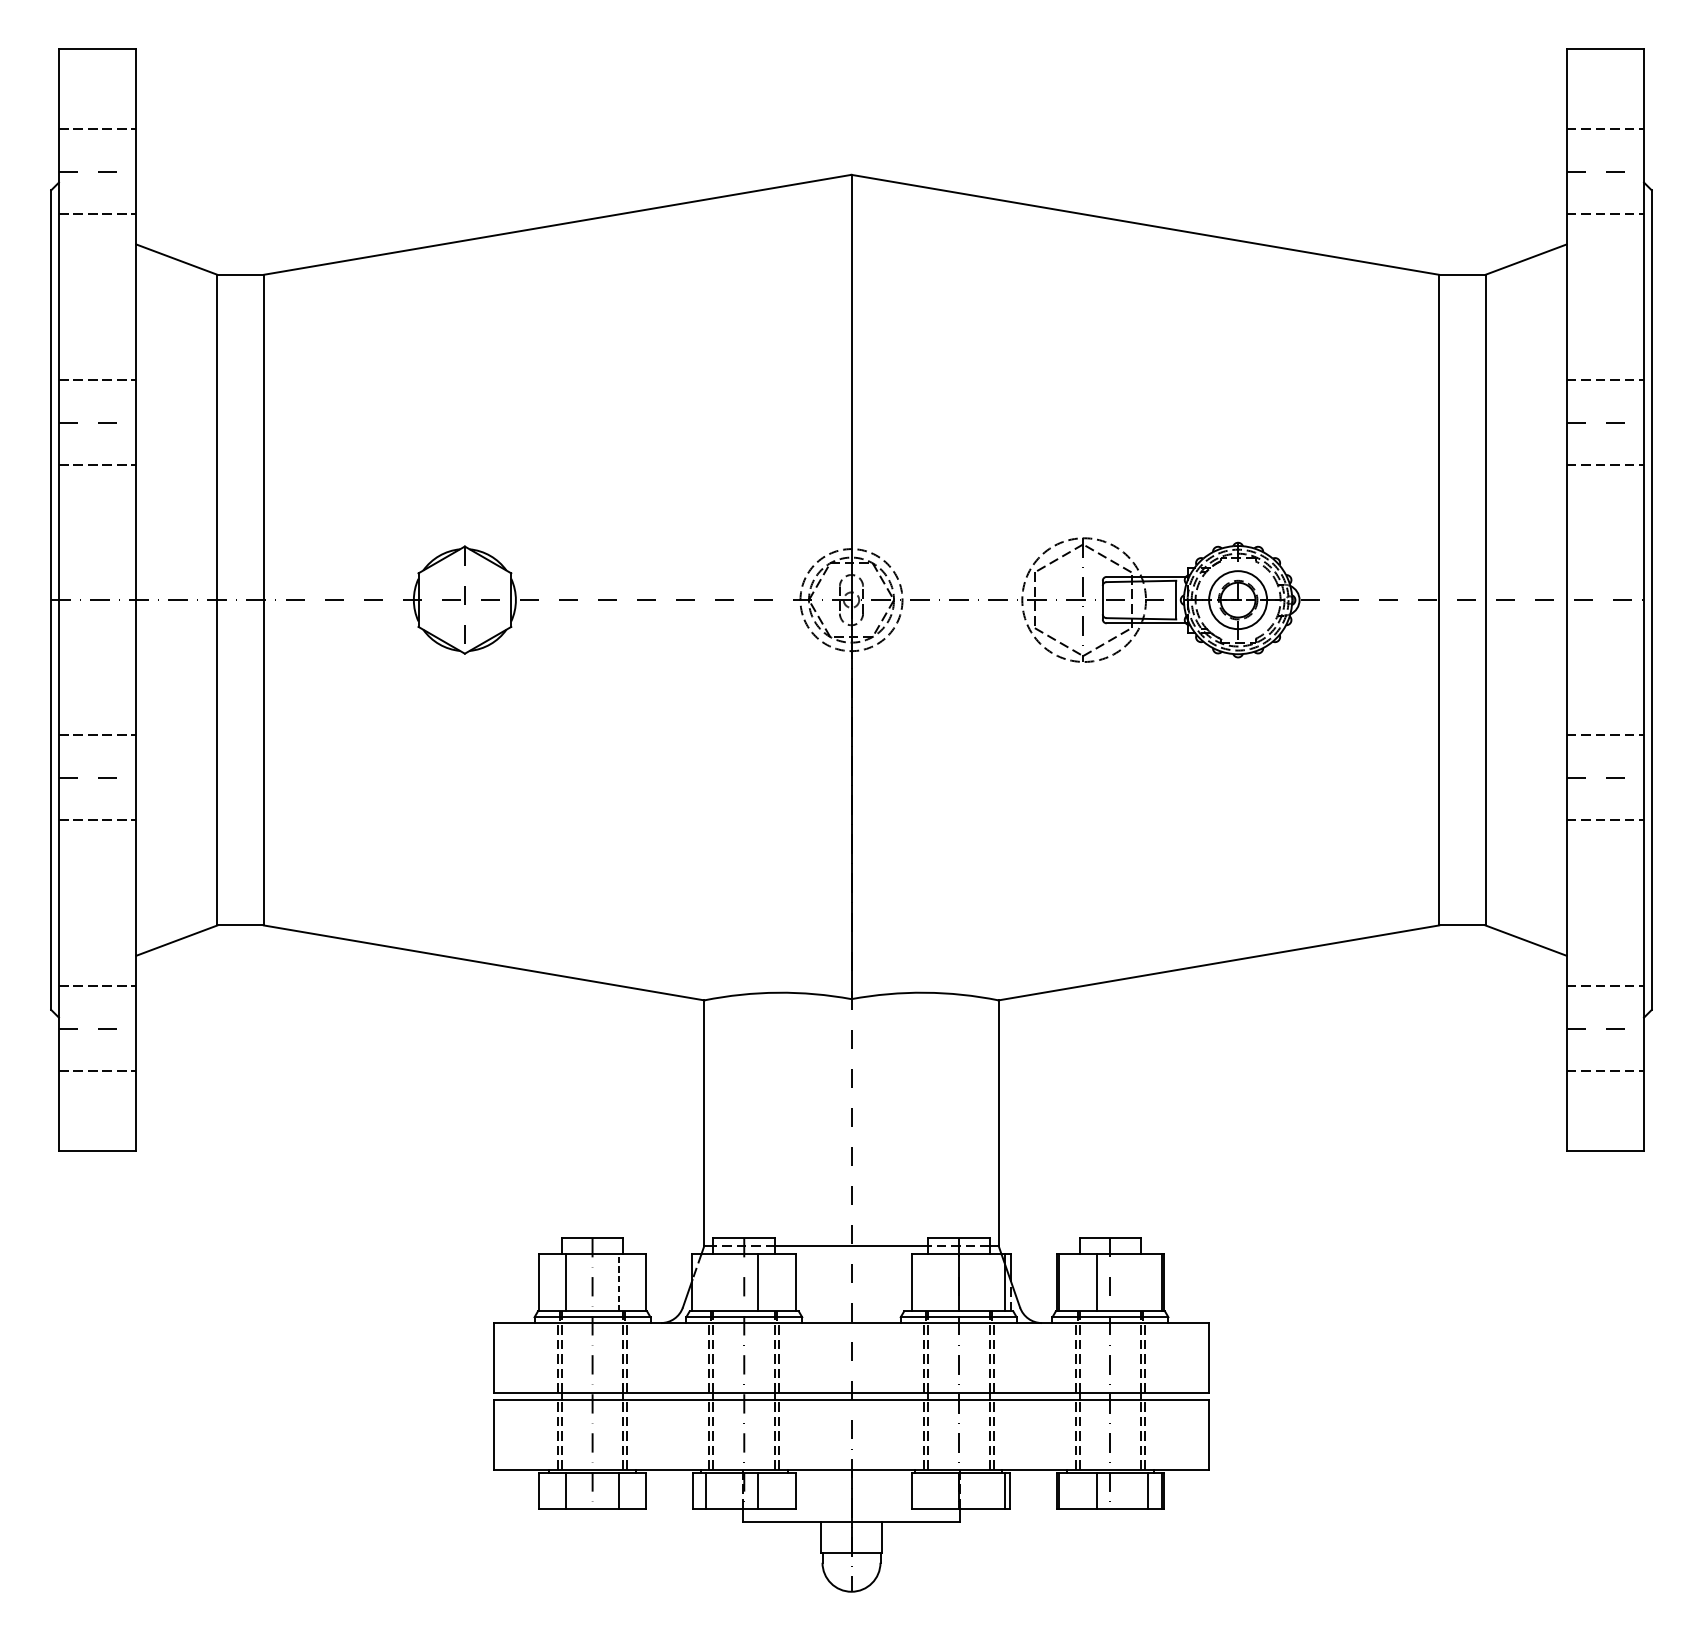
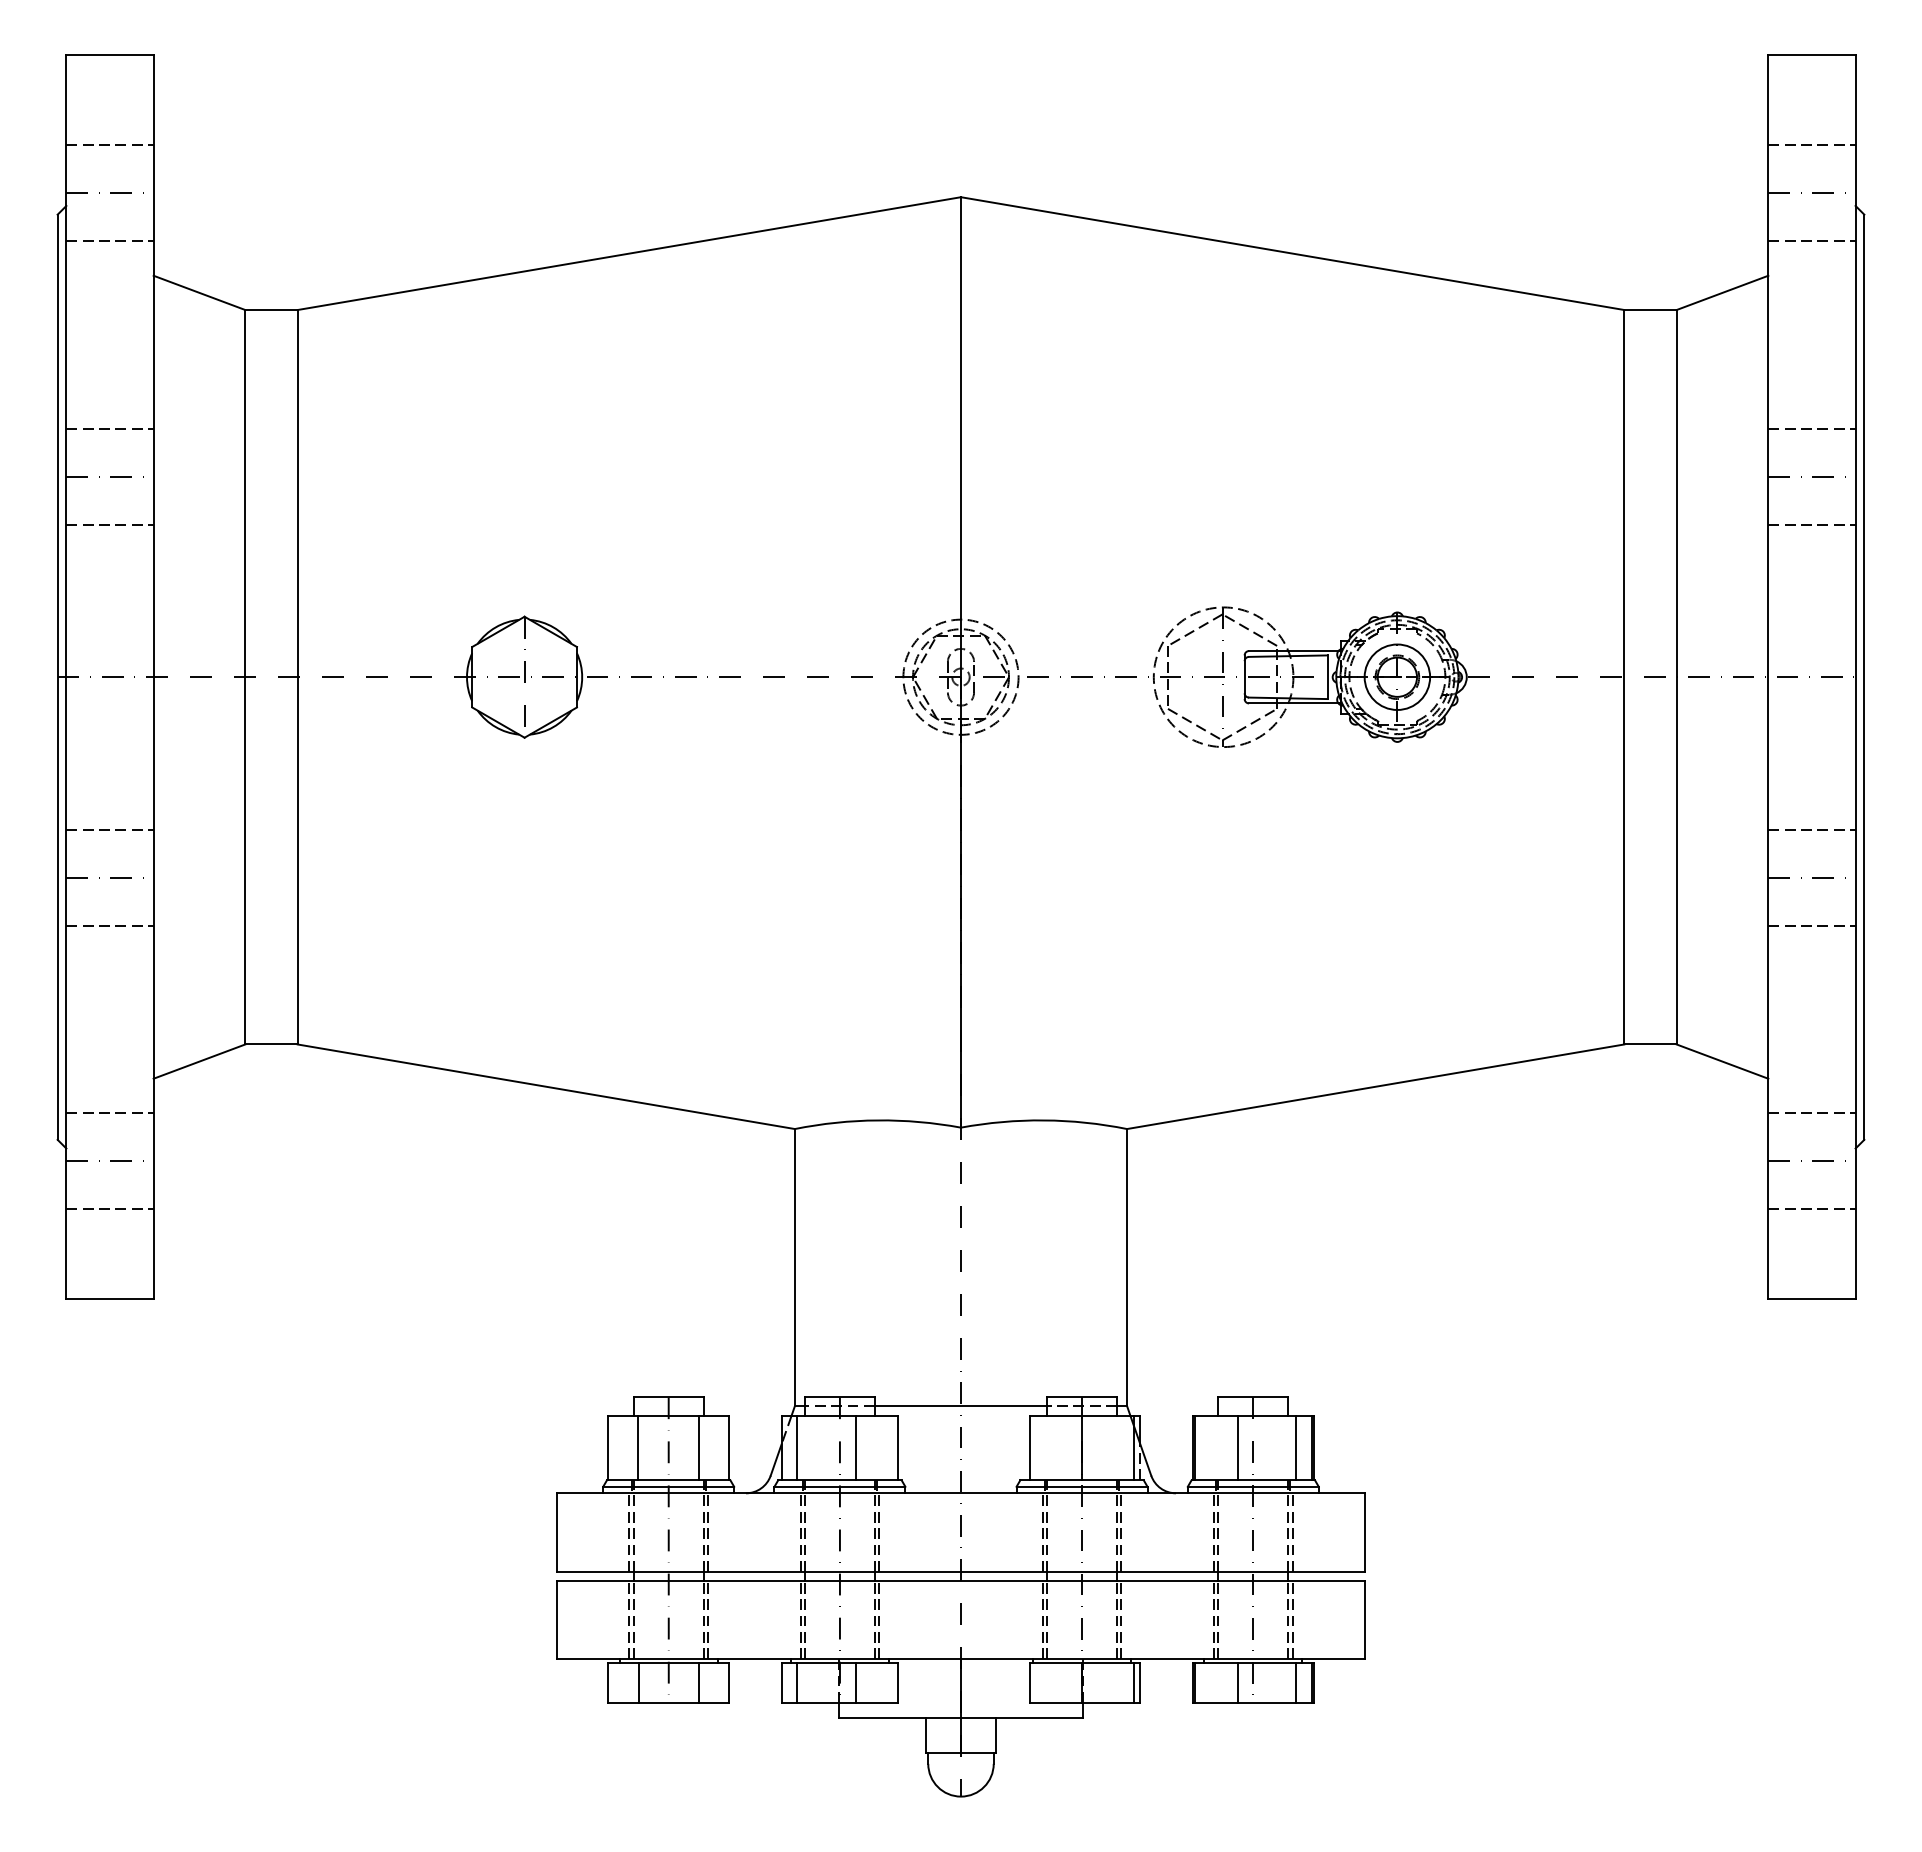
line: (618, 1282) -> (698, 1447), dashed -> solid
line: (706, 1282) -> (797, 1447), added
line: (1148, 1282) -> (1296, 1447), added

